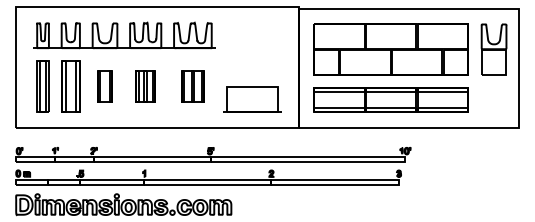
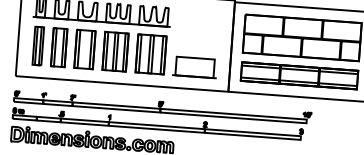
part: (104, 86) -> (84, 49), size x1.67
part: (145, 86) -> (115, 51), size x1.67
part: (192, 86) -> (150, 54), size x1.67

